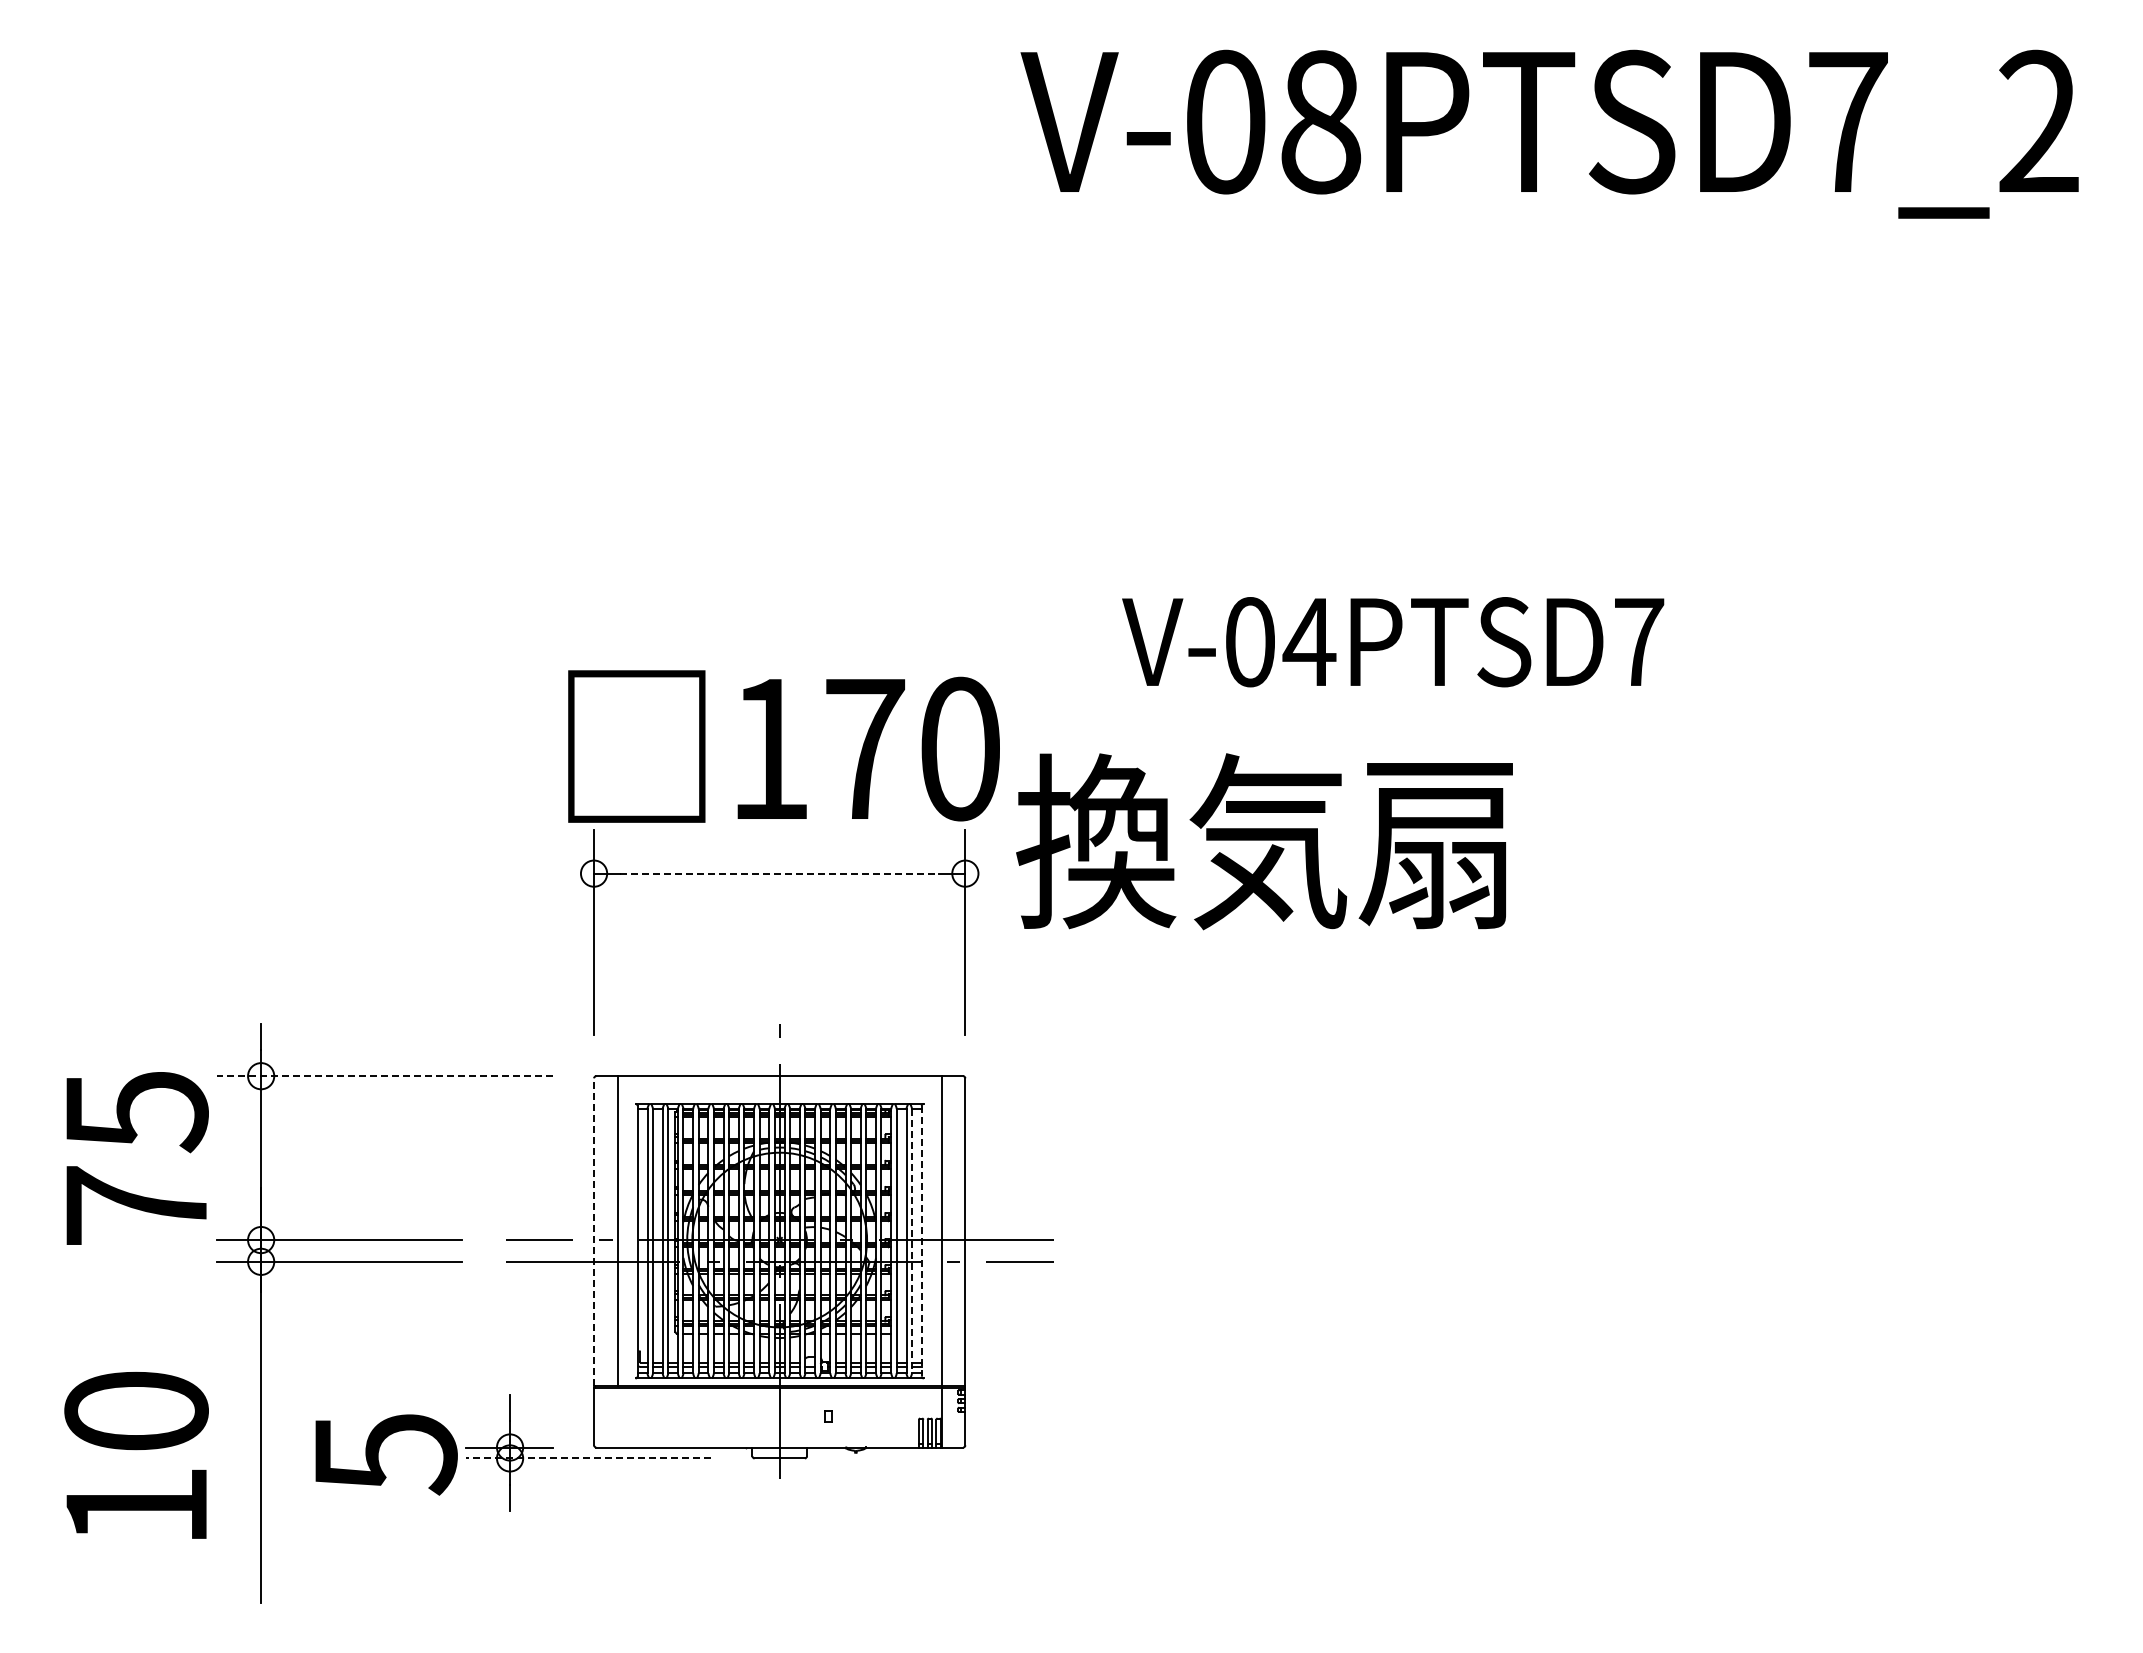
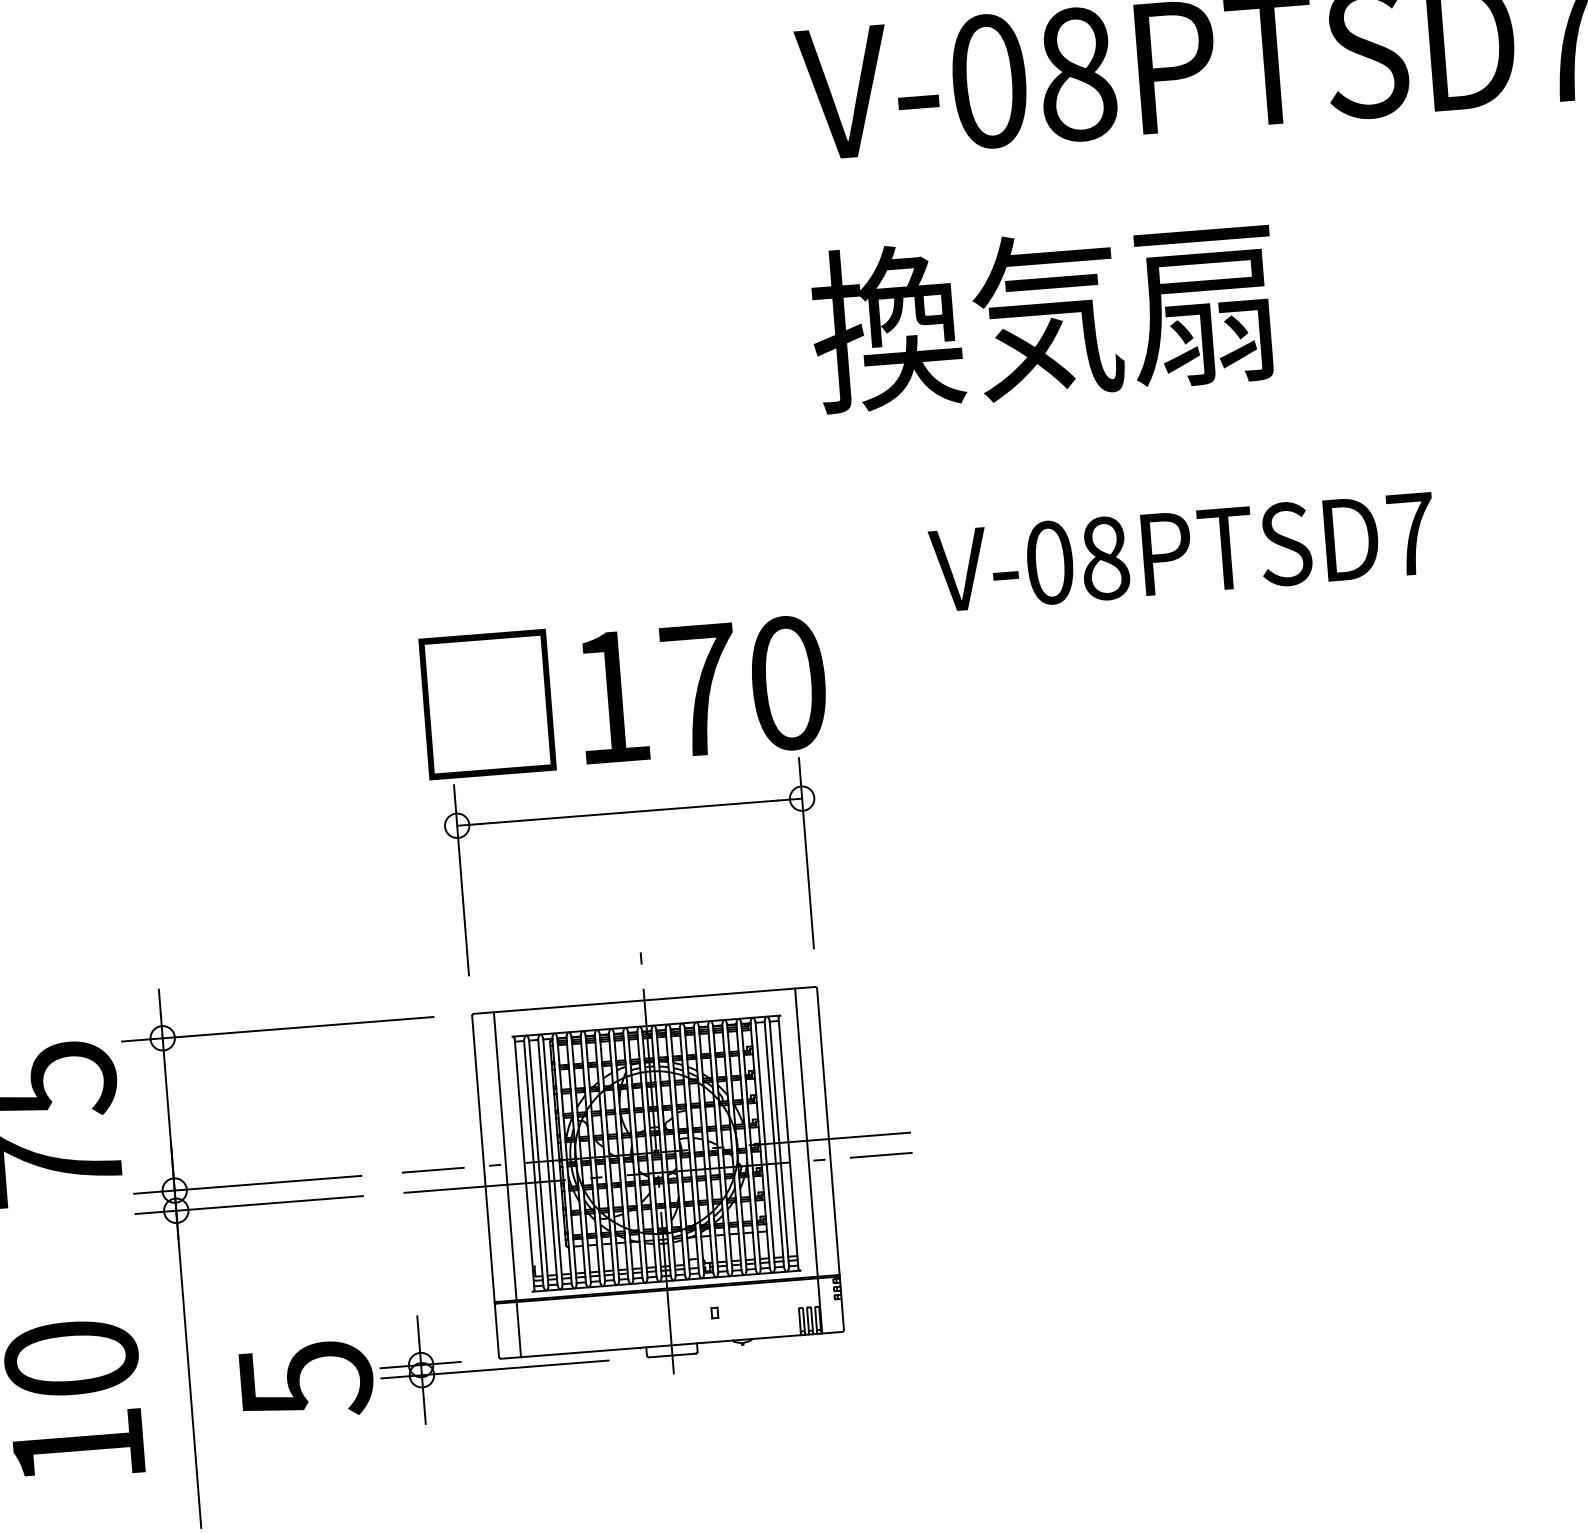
text: (1309, 642) -> (1104, 558), V-04PTSD7 -> V-08PTSD7
text: (1264, 841) -> (1043, 315), moved
line: (780, 873) -> (630, 812), dashed -> solid
line: (385, 1076) -> (278, 1029), dashed -> solid
line: (594, 1232) -> (483, 1159), dashed -> solid
line: (911, 1241) -> (778, 1144), dashed -> solid
line: (921, 1241) -> (788, 1143), dashed -> solid
line: (617, 1417) -> (518, 1329), added
line: (588, 1458) -> (494, 1369), dashed -> solid

